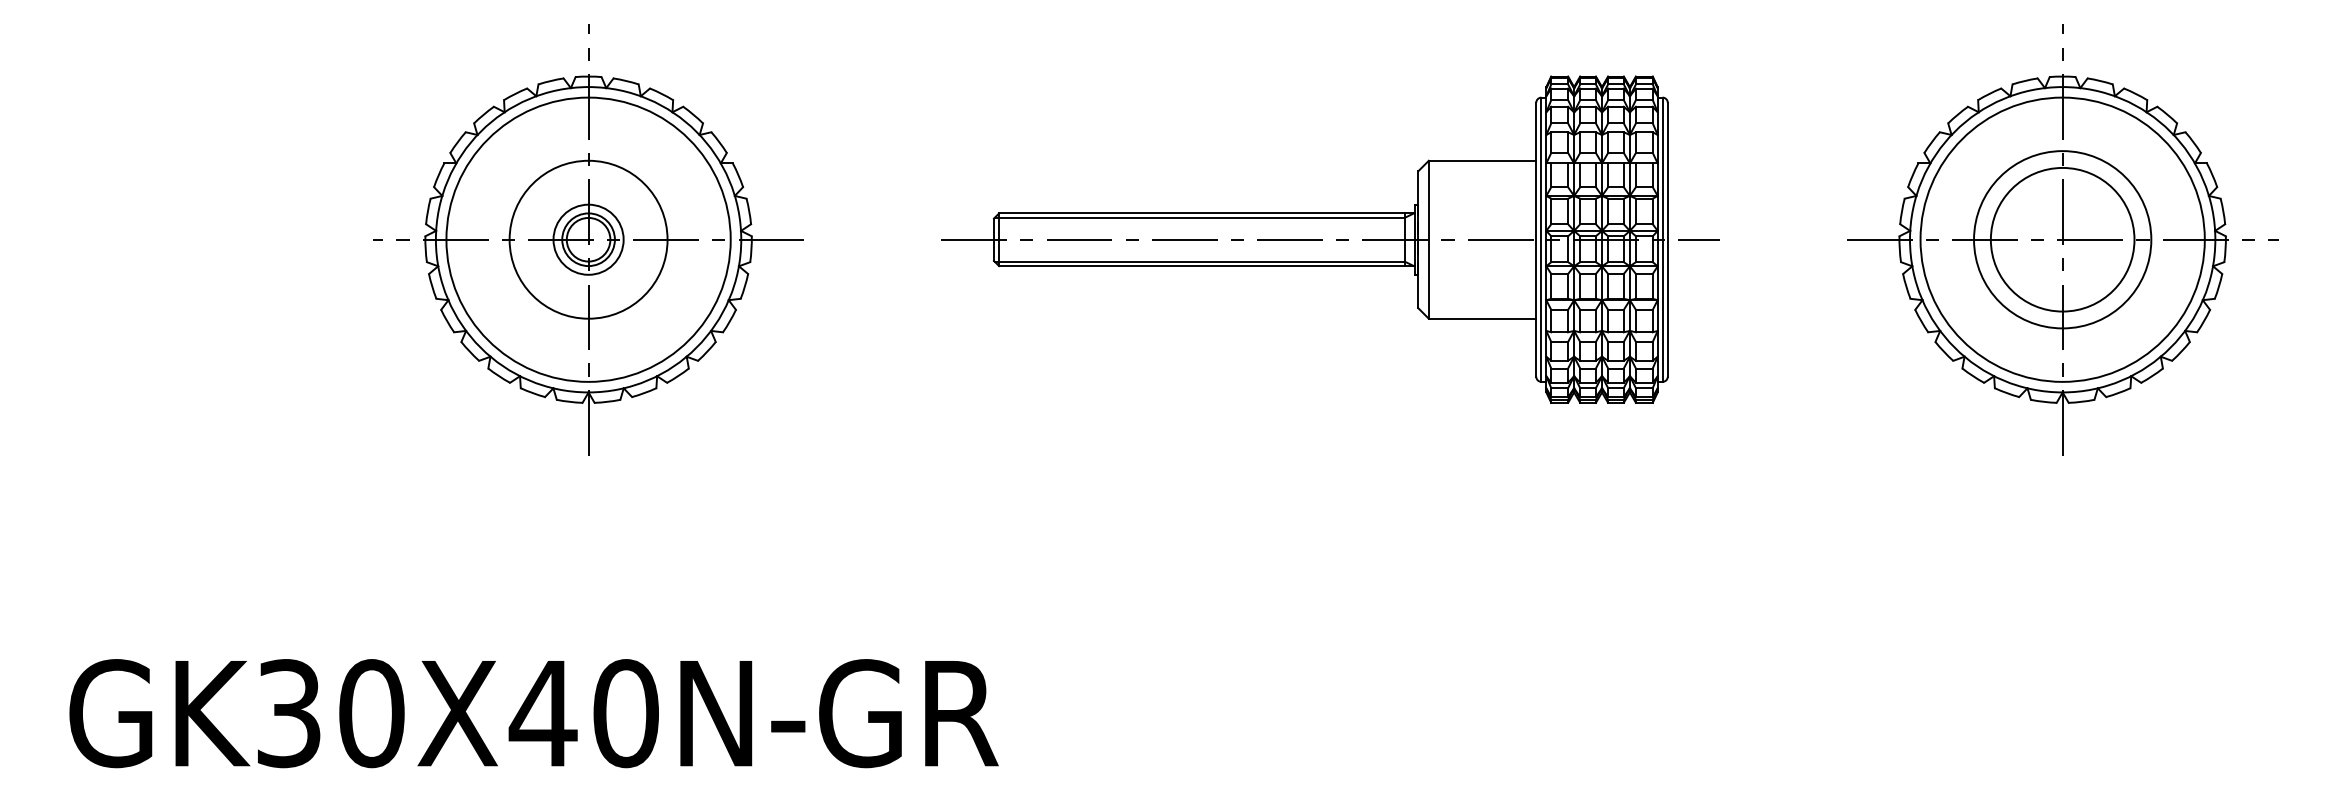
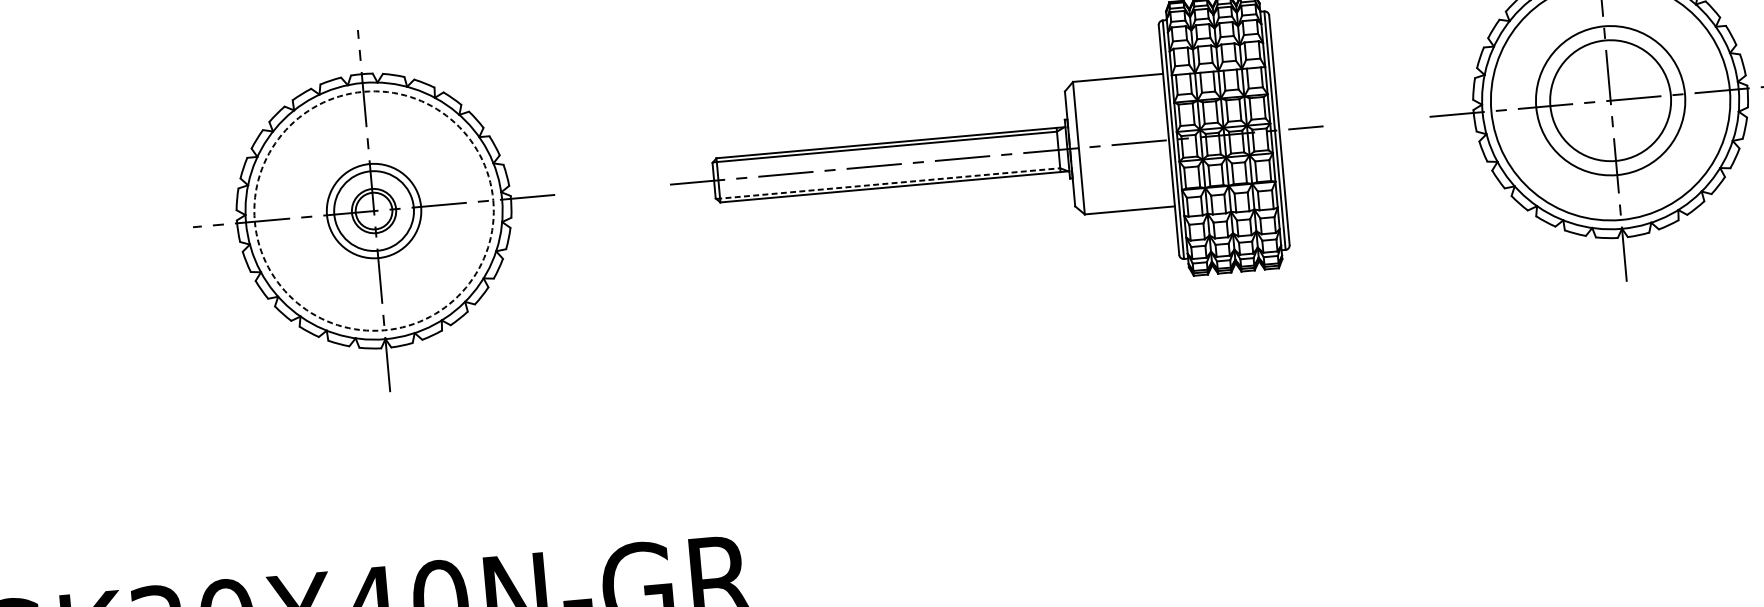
circle: (588, 239) -> (373, 210), size x0.6
circle: (588, 239) -> (373, 210), size x1.6
circle: (588, 239) -> (373, 210), solid -> dashed
line: (1200, 261) -> (889, 183), solid -> dashed

